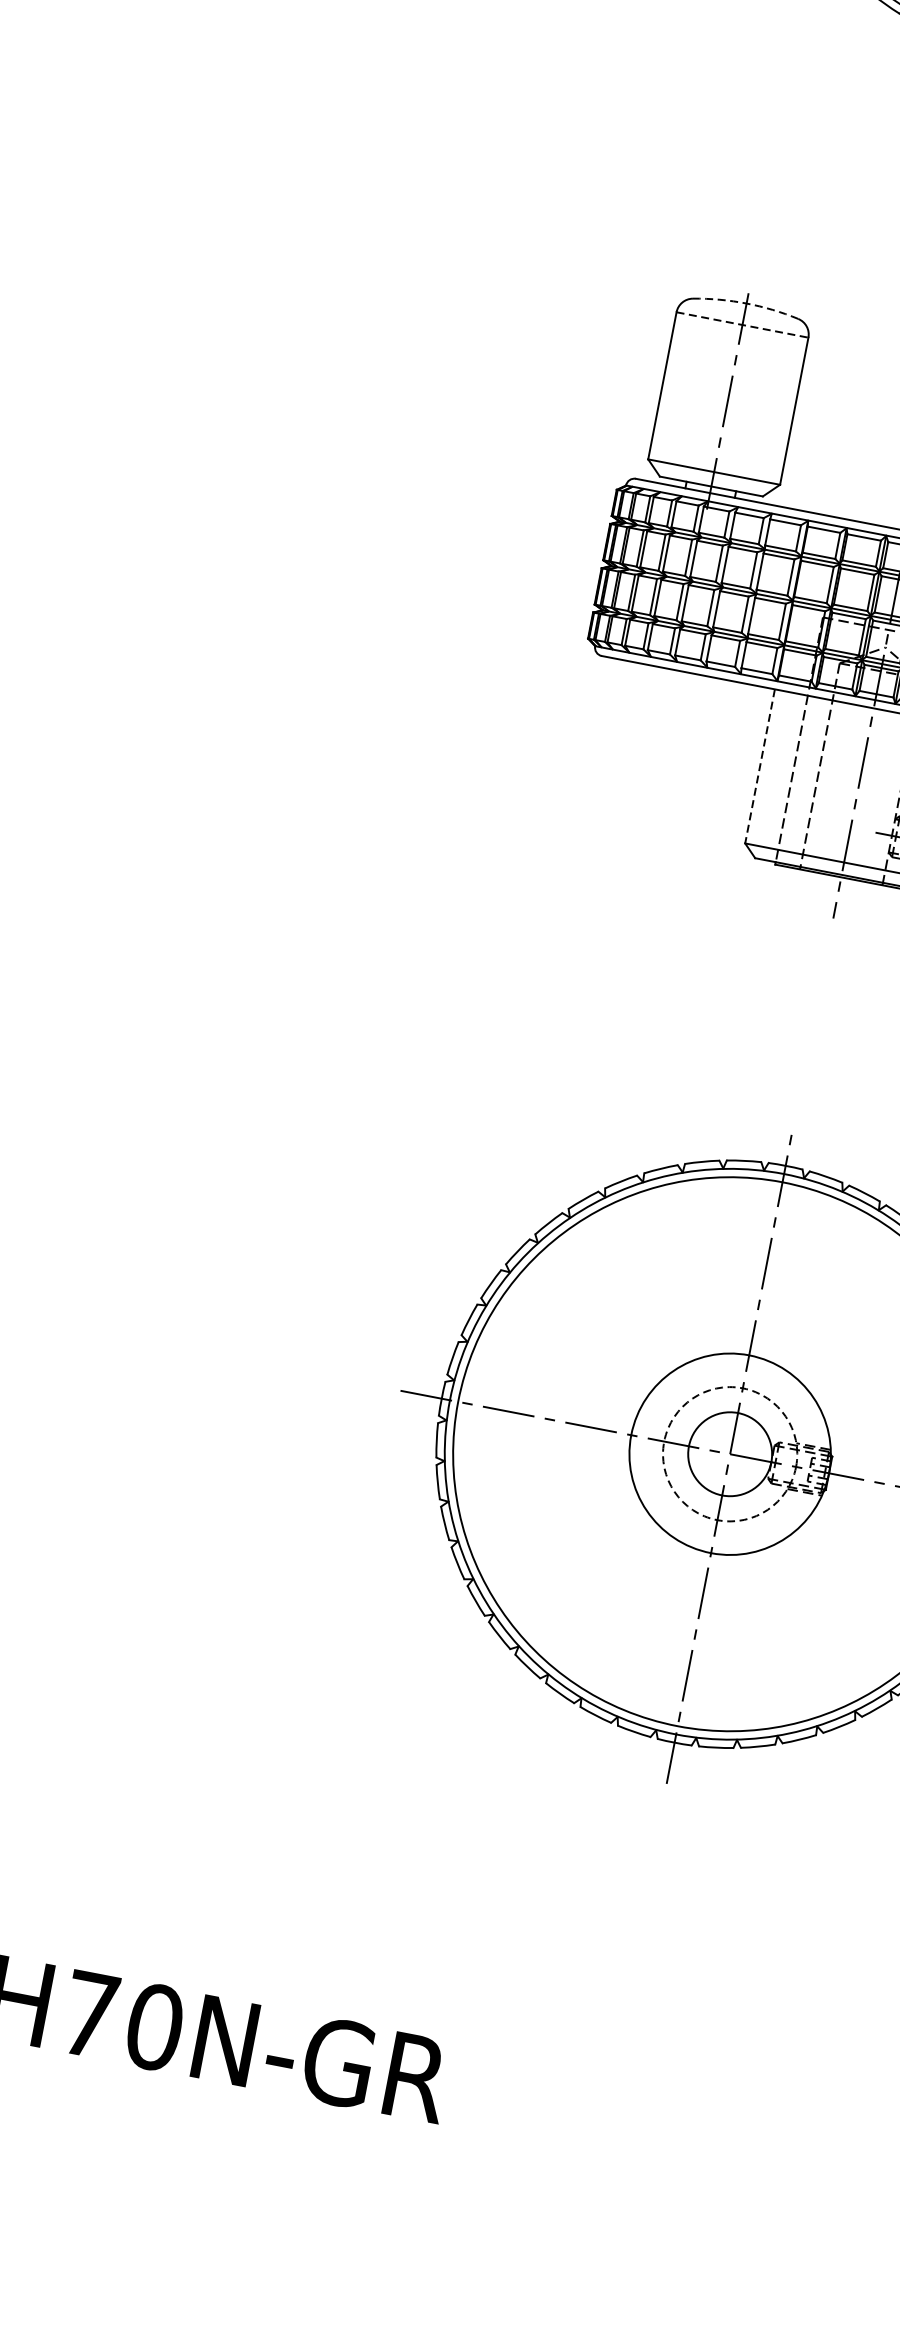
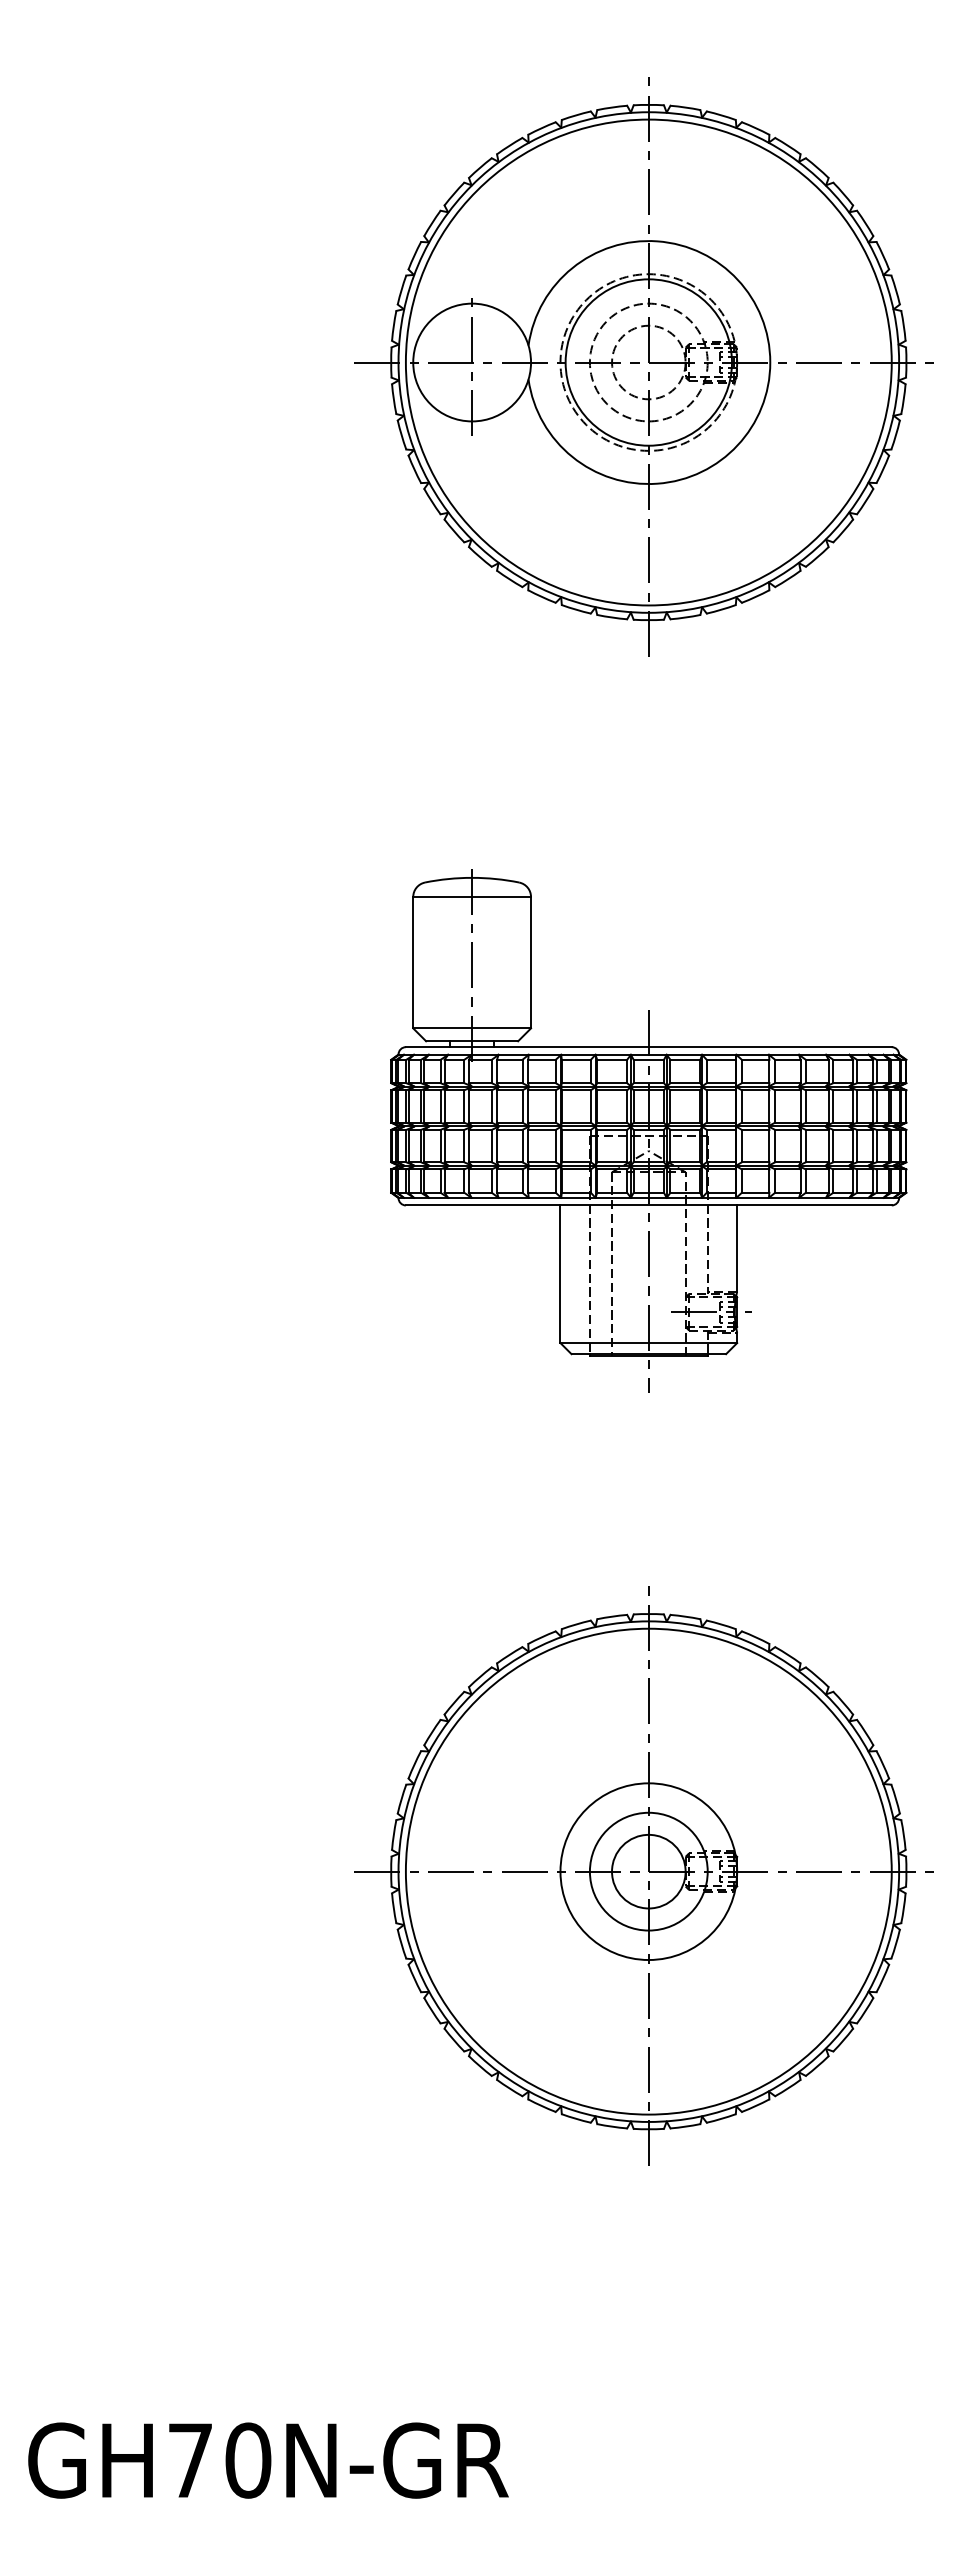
arc: (747, 303) -> (472, 877), dashed -> solid
line: (743, 324) -> (472, 896), dashed -> solid
line: (760, 766) -> (560, 1274), dashed -> solid
circle: (729, 1453) -> (648, 1871), dashed -> solid

